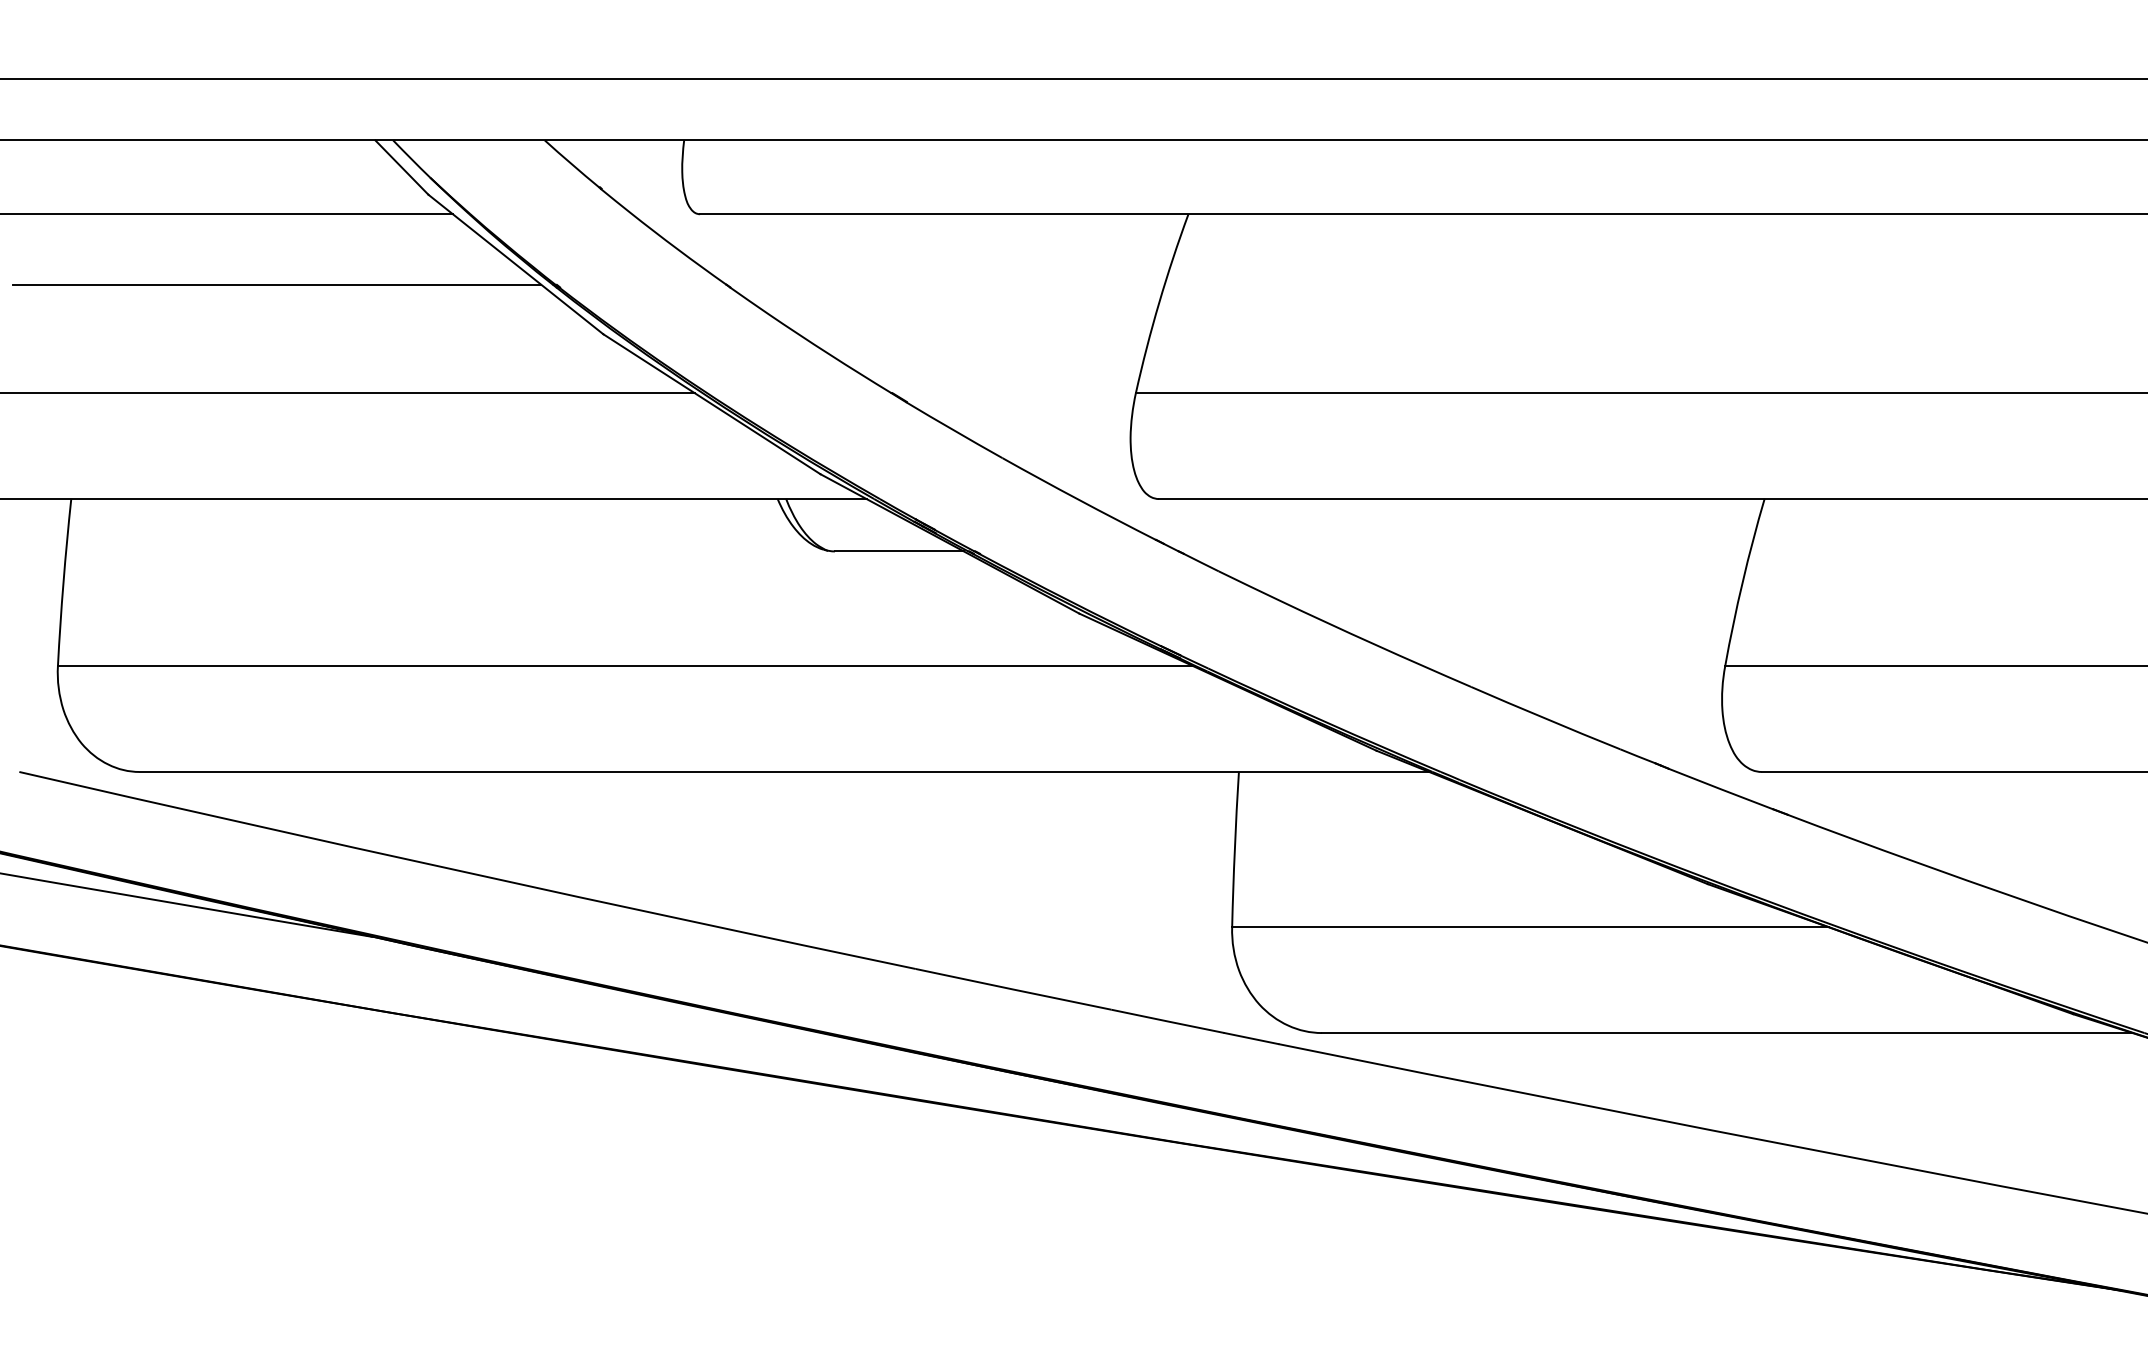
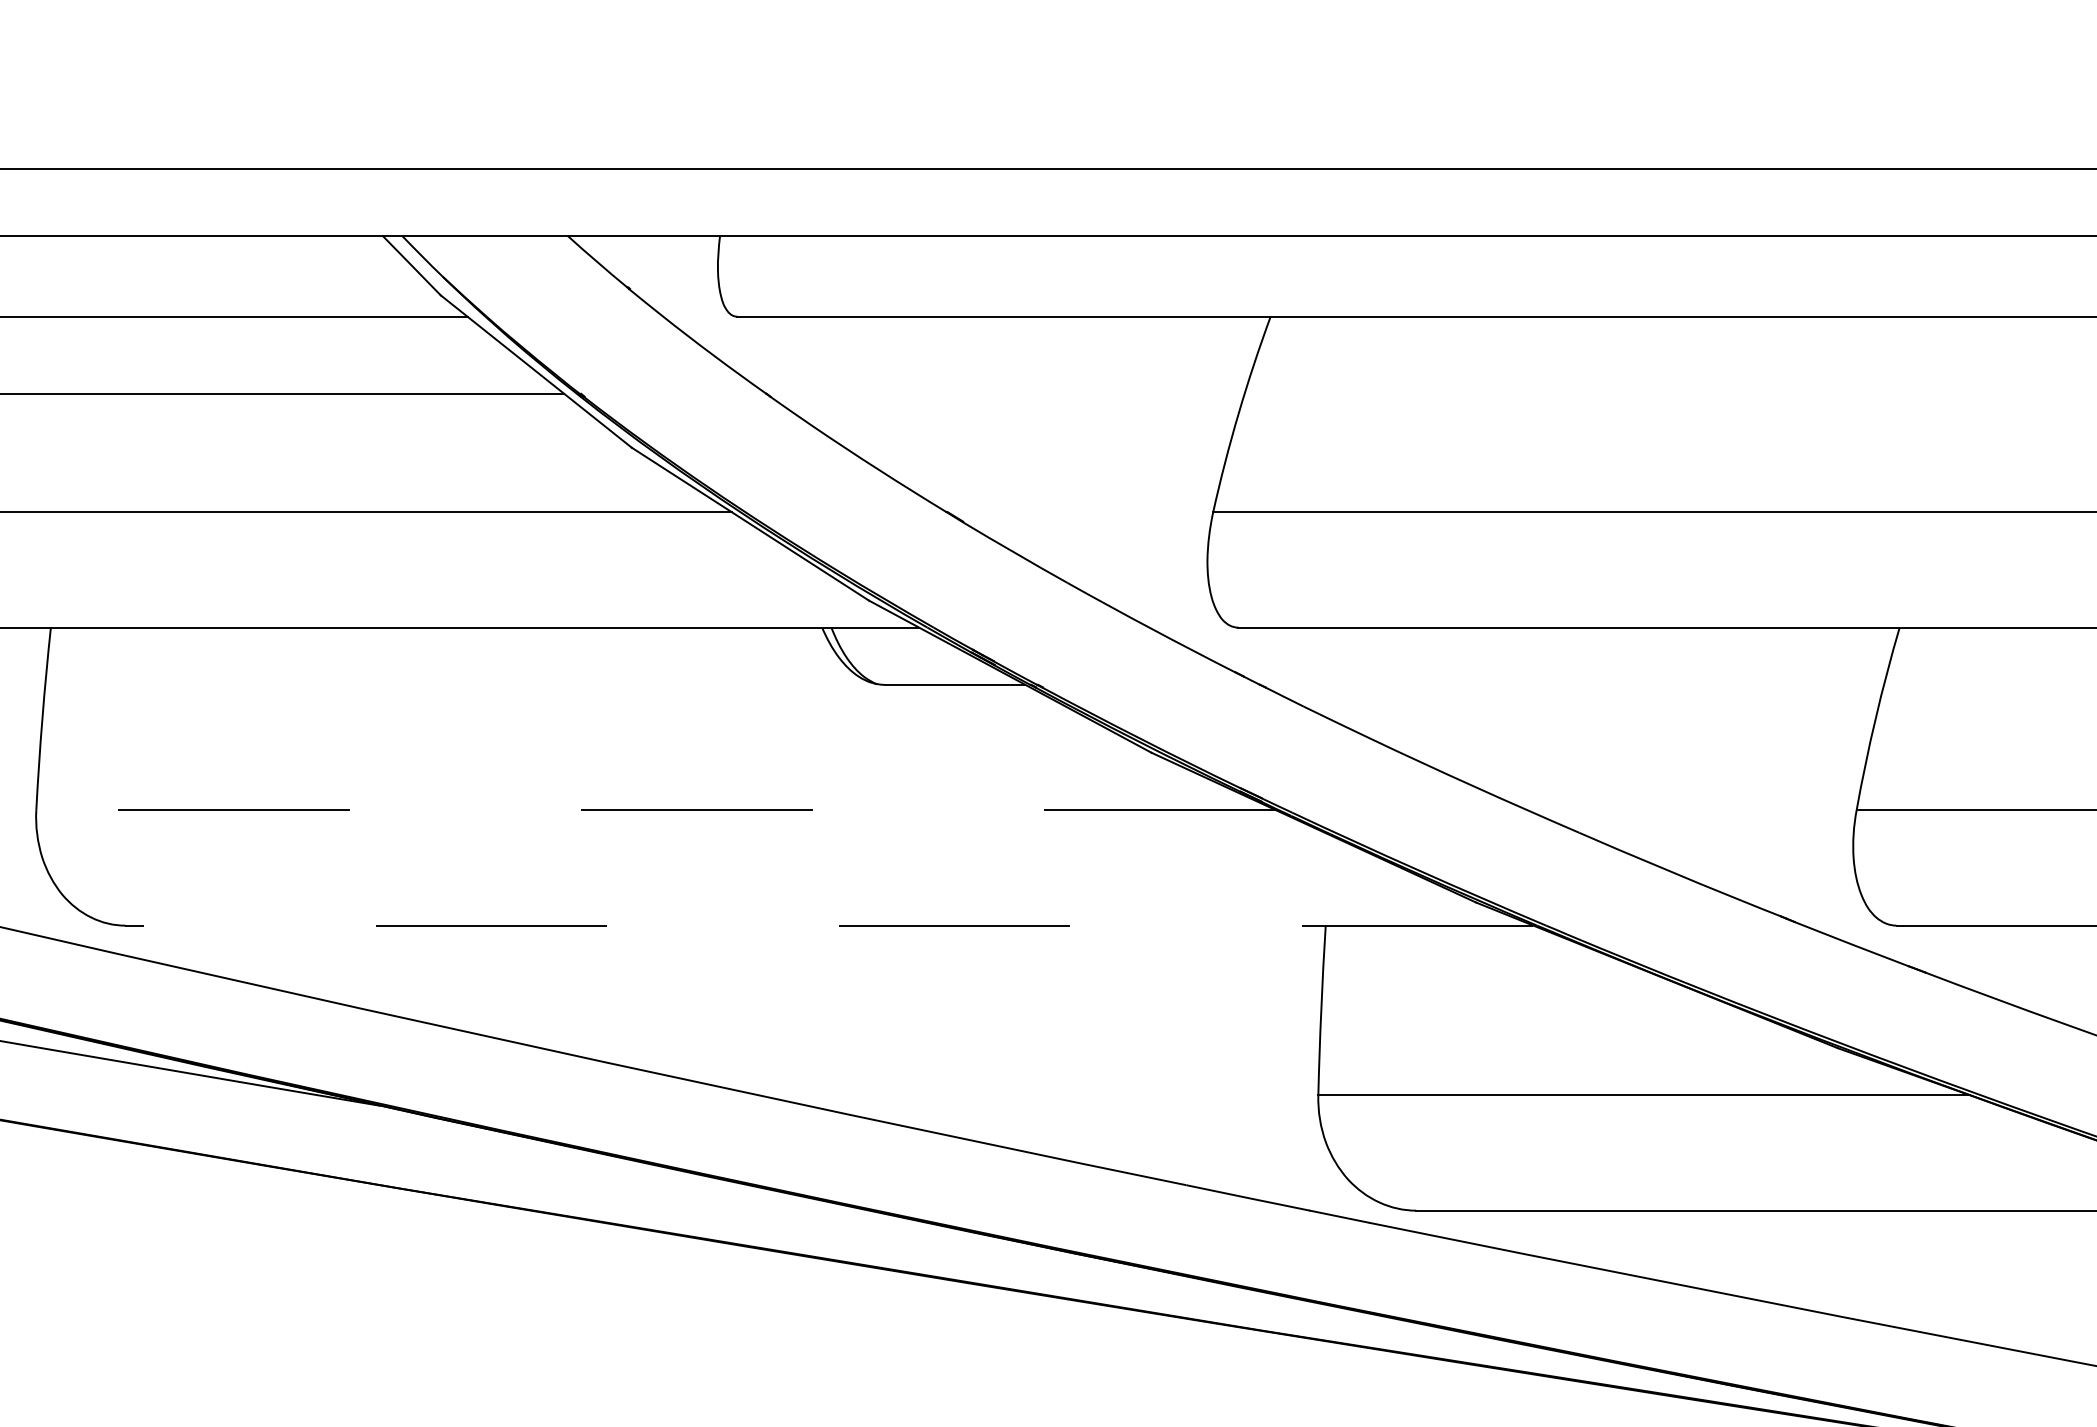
line: (625, 666) -> (655, 810), solid -> dashed
line: (784, 771) -> (829, 925), solid -> dashed

